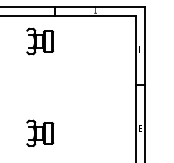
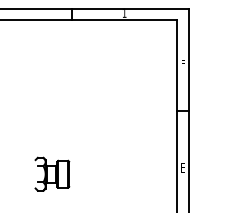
part: (40, 40) -> (52, 53), removed

